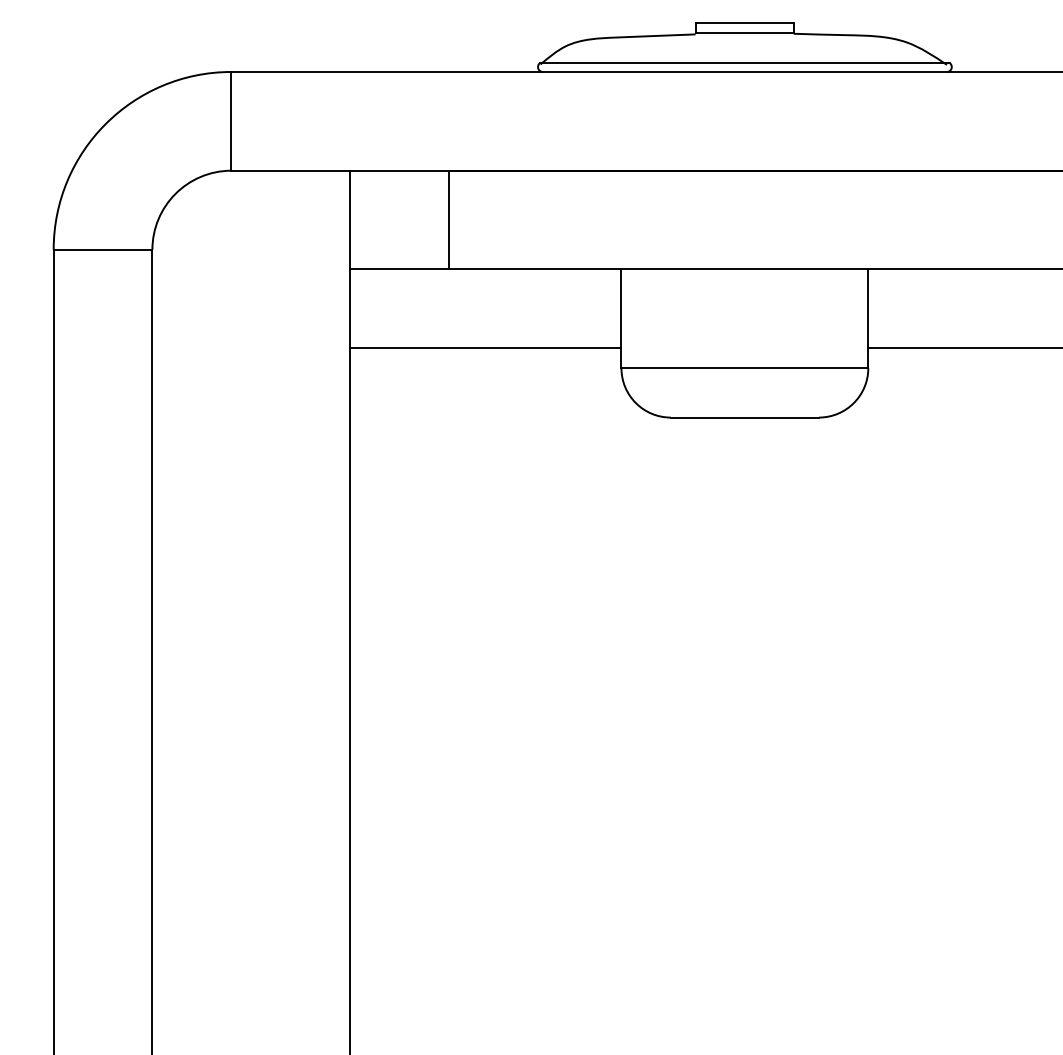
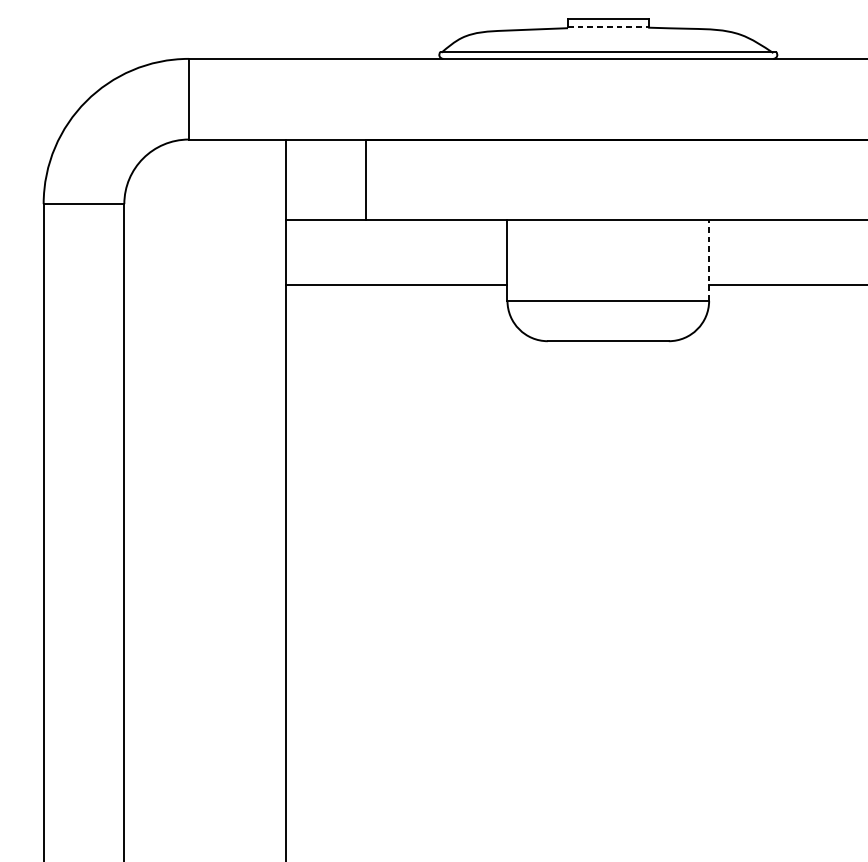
line: (745, 33) -> (608, 27), solid -> dashed
line: (868, 318) -> (709, 260), solid -> dashed

